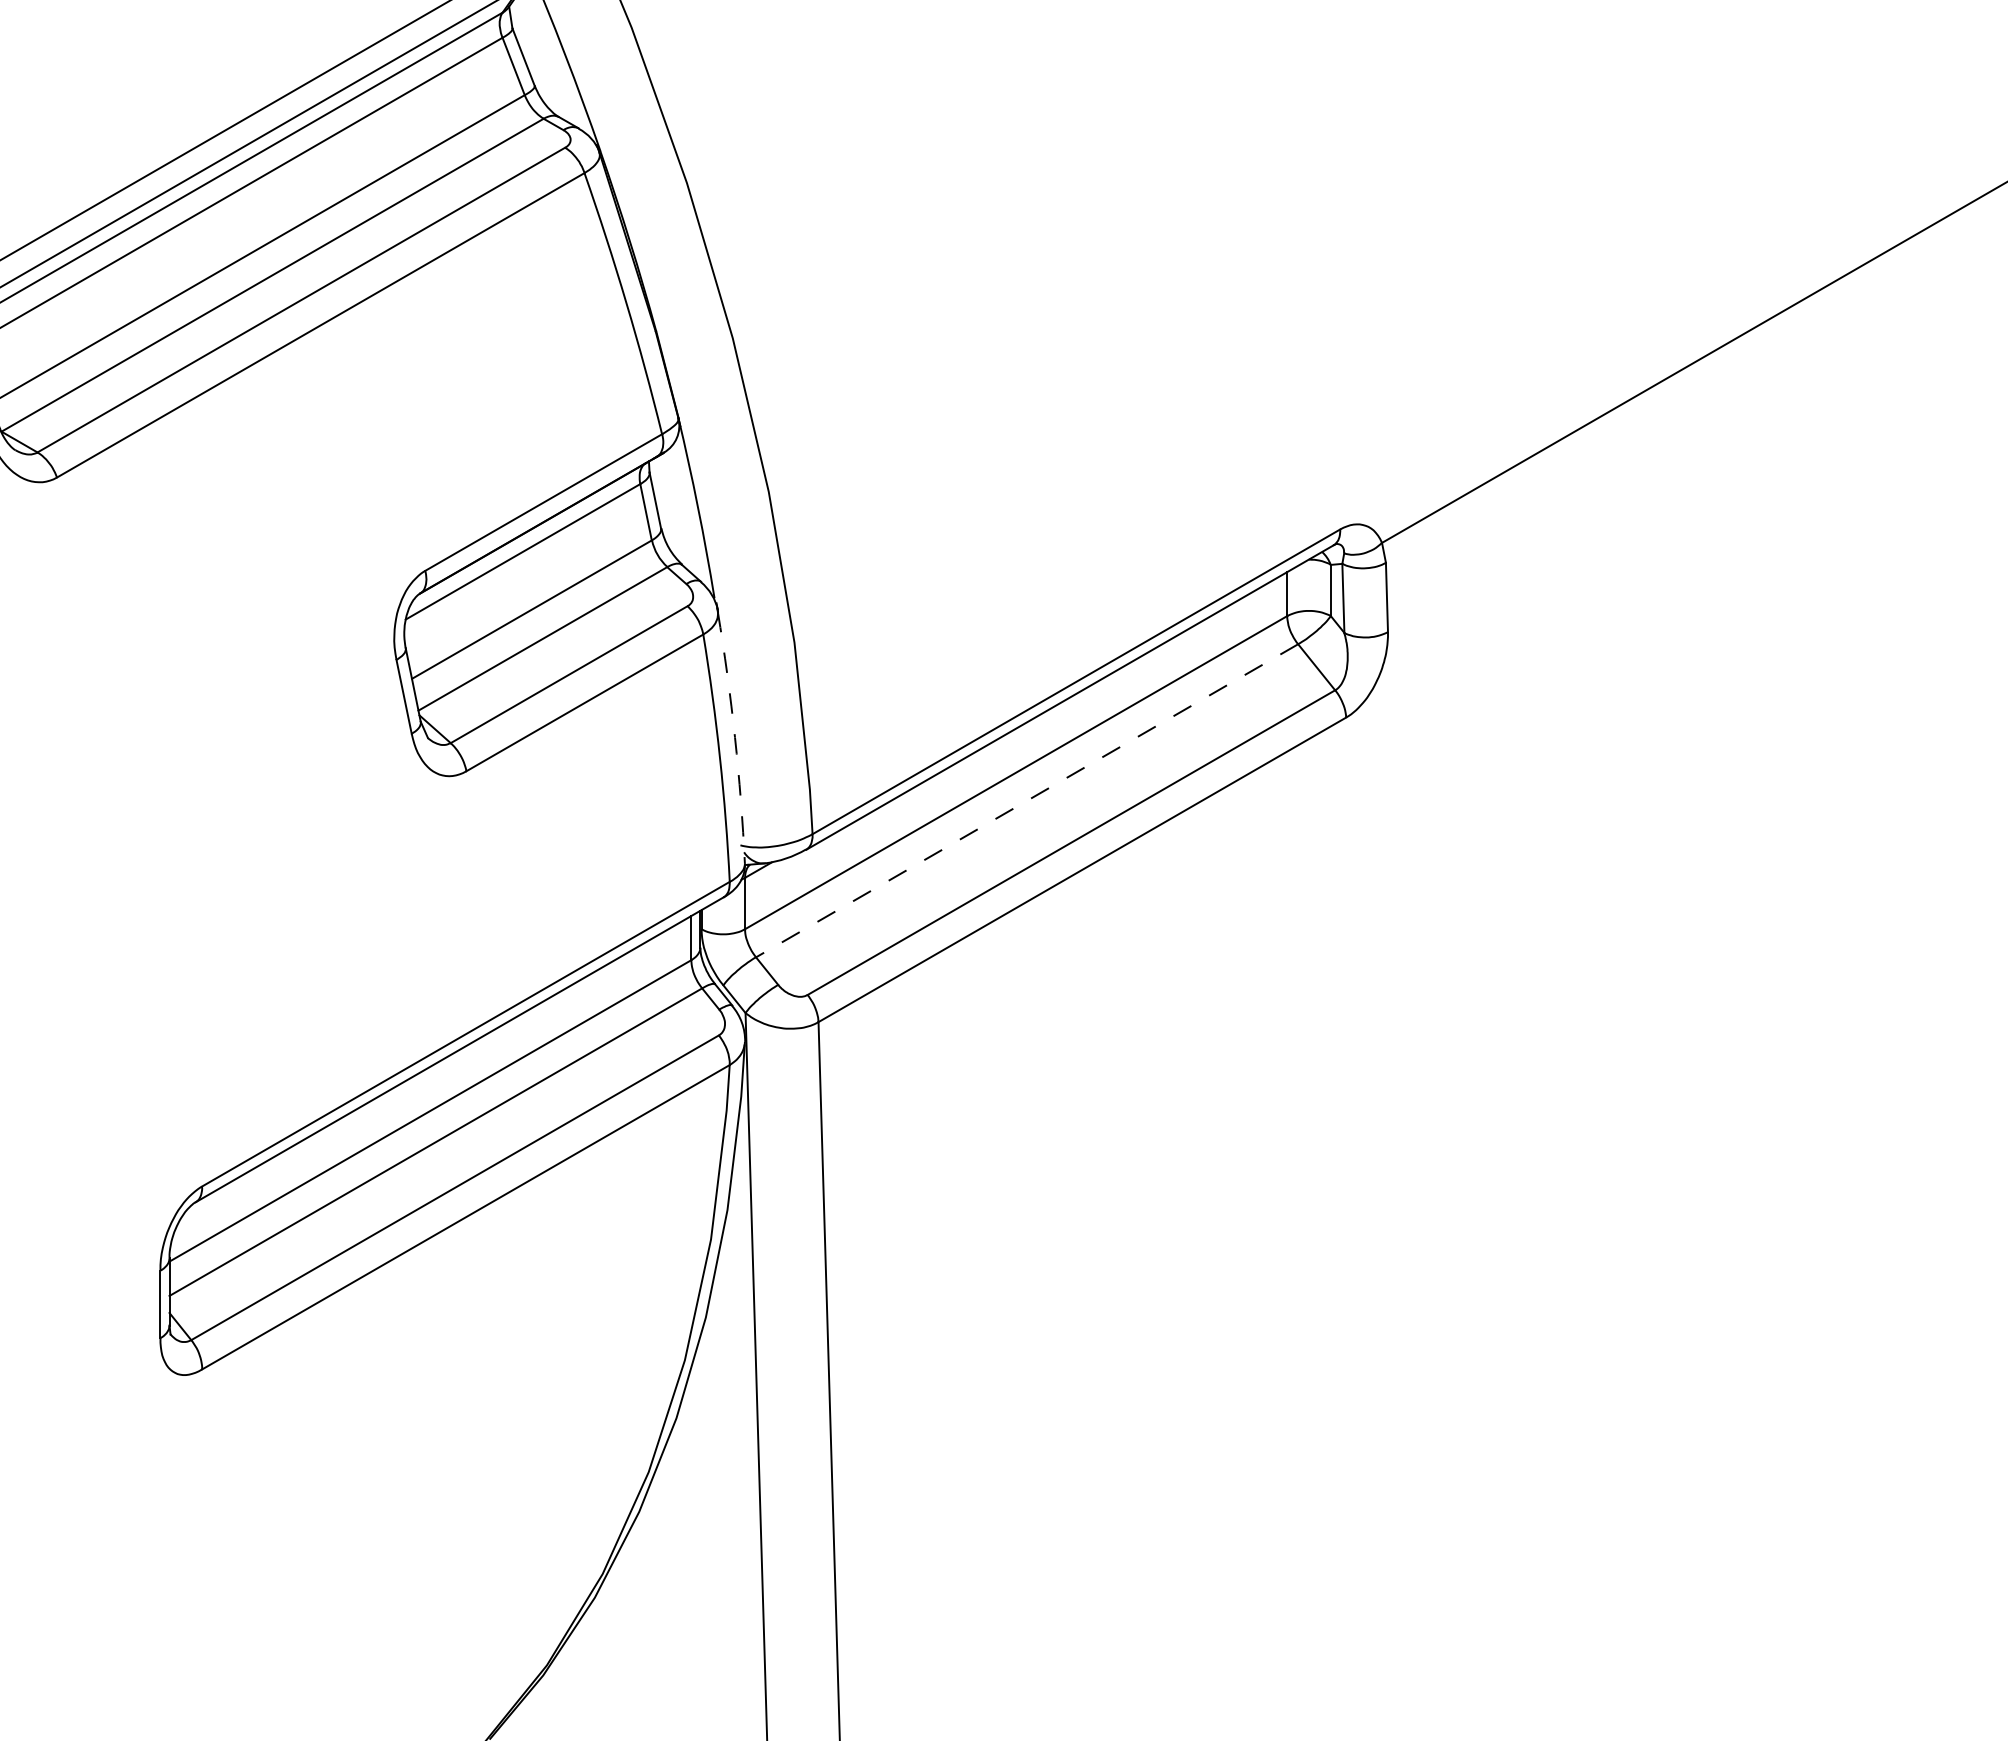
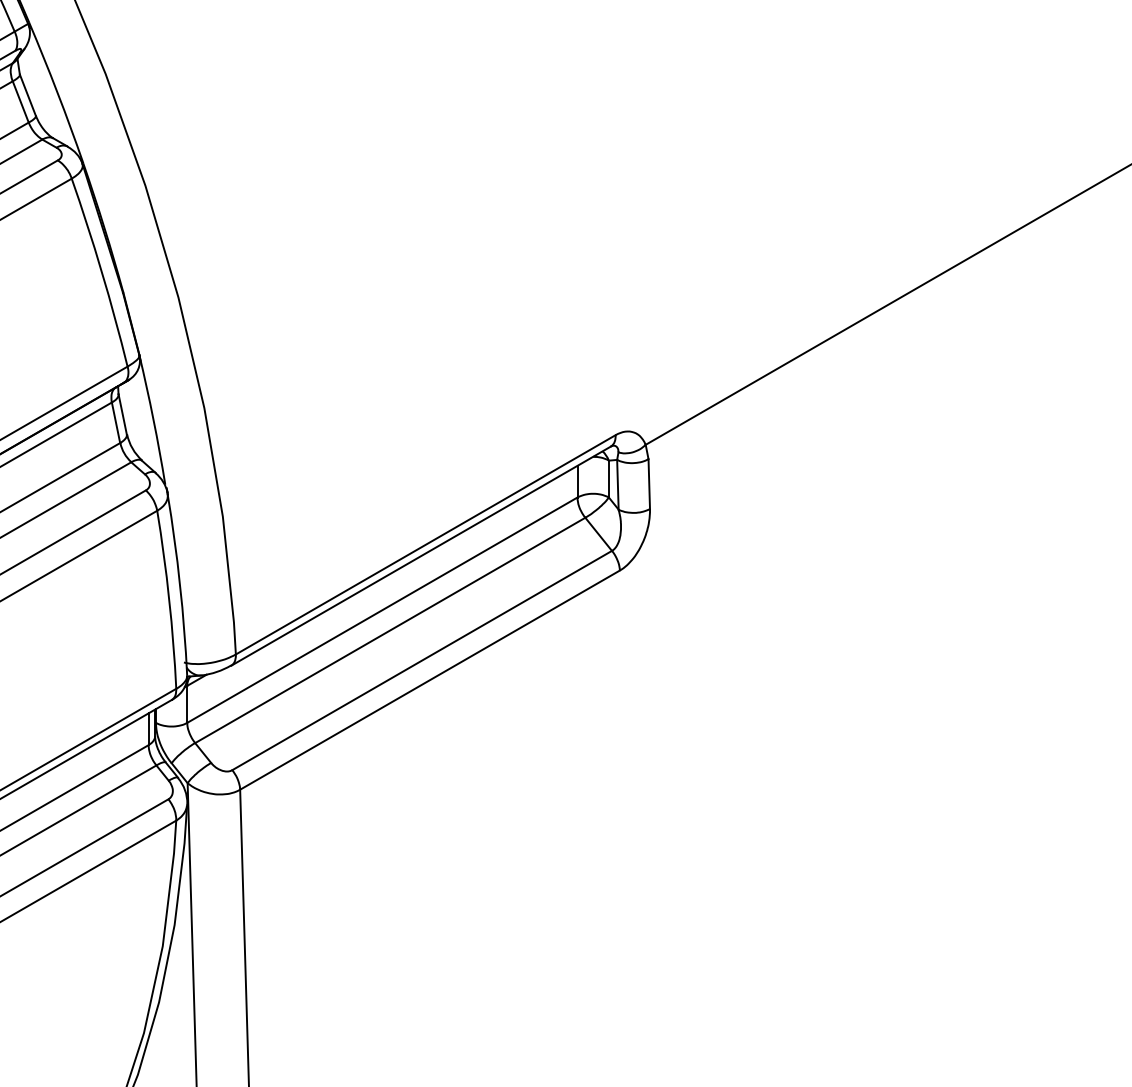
arc: (735, 737) -> (180, 584), dashed -> solid
line: (1026, 801) -> (389, 630), dashed -> solid

